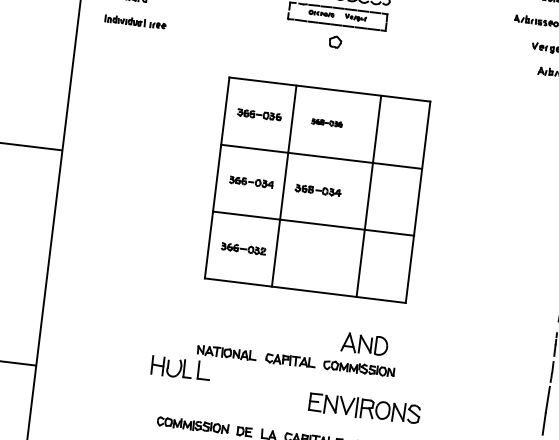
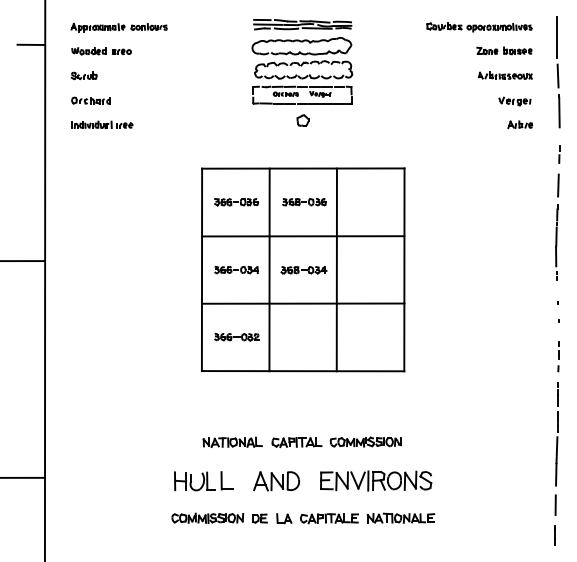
part: (327, 122) -> (304, 201), size x1.43
line: (368, 195) -> (336, 269), moved
part: (364, 344) -> (276, 481), moved
part: (180, 368) -> (203, 481), moved

